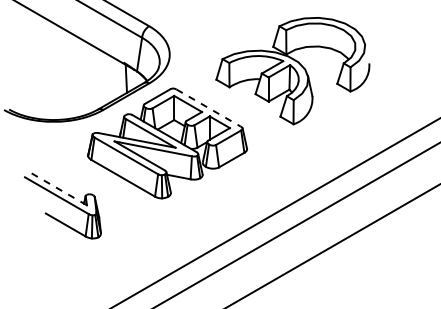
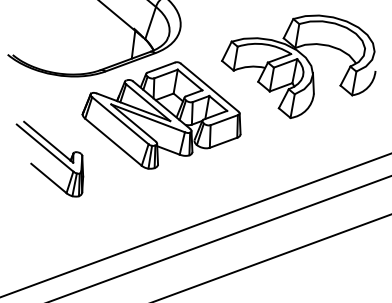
line: (209, 108) -> (210, 88), dashed -> solid
line: (59, 189) -> (48, 142), dashed -> solid

